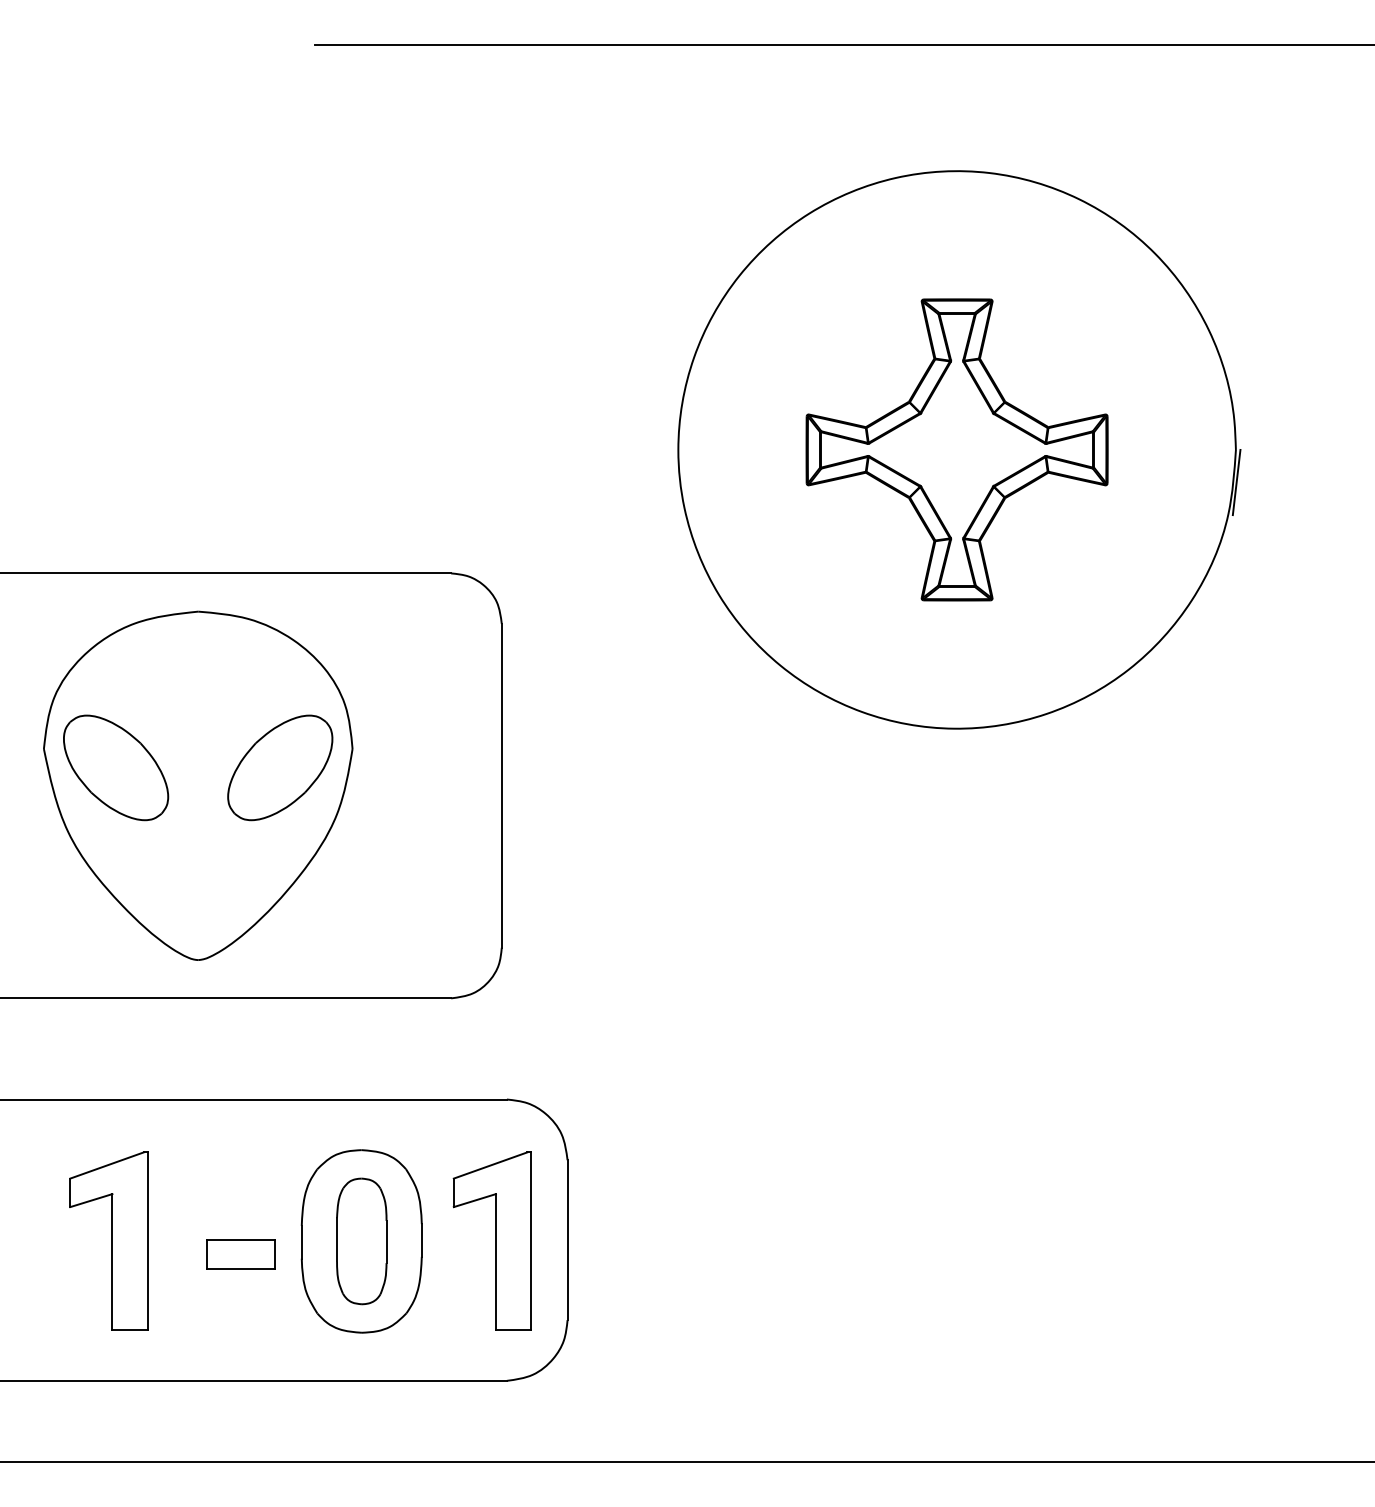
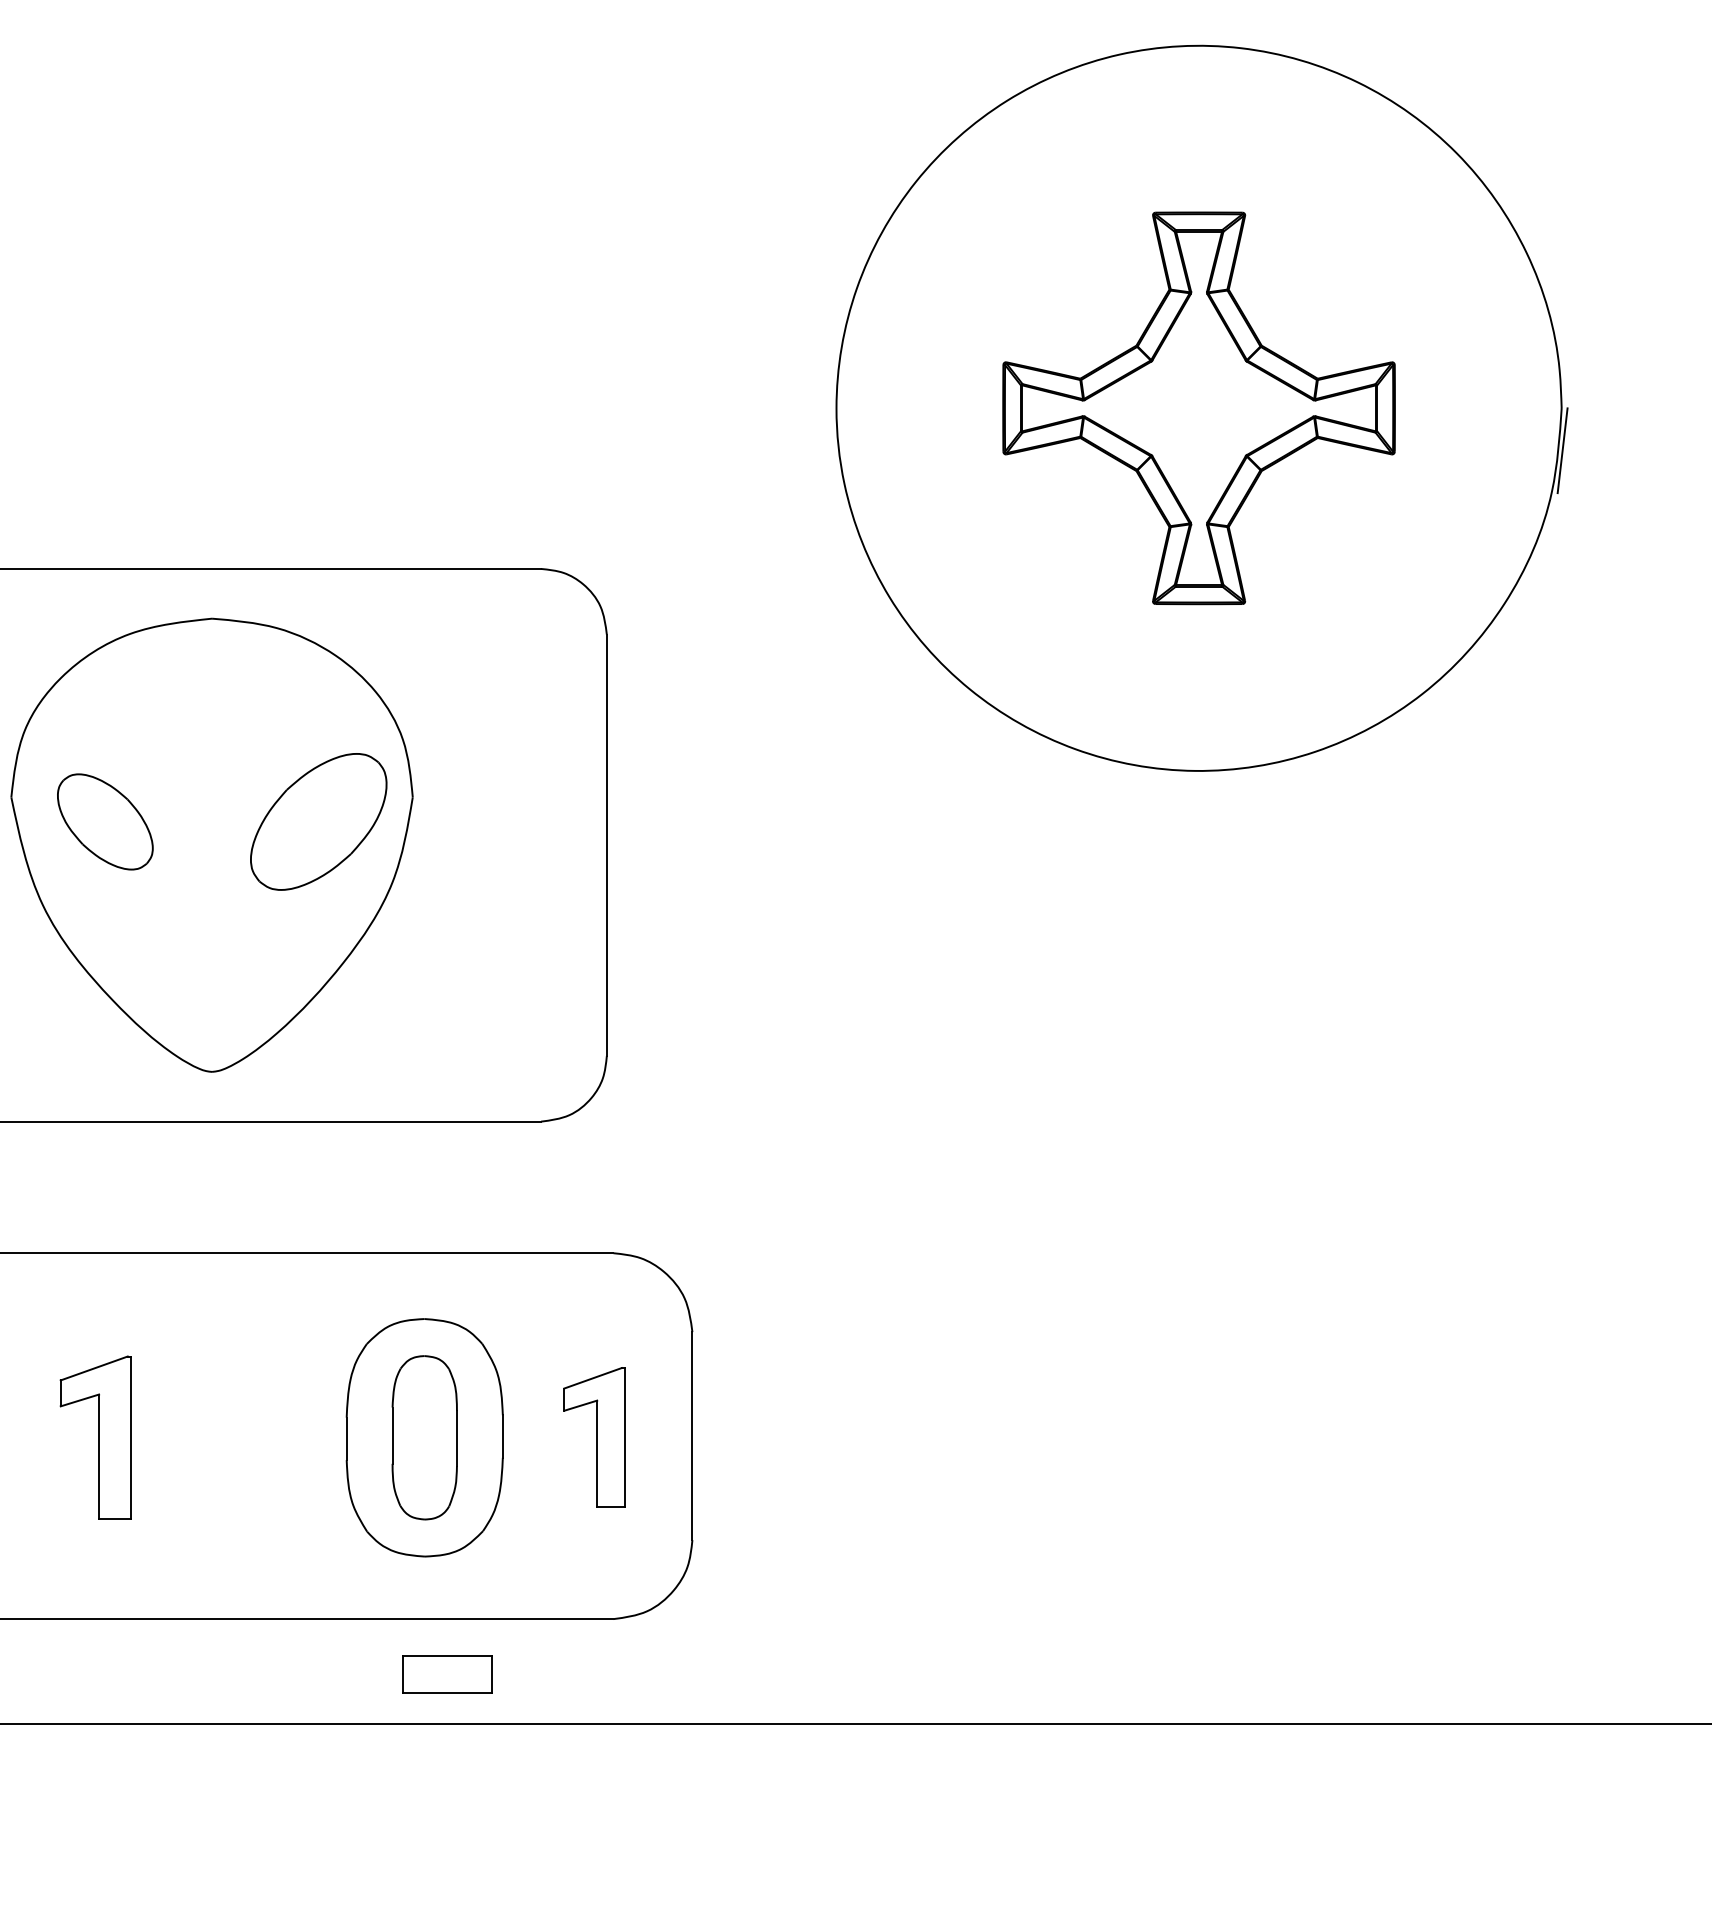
part: (116, 767) -> (105, 821), size x0.7
part: (108, 1240) -> (95, 1436), size x0.7
part: (491, 1240) -> (593, 1436), size x0.6
part: (240, 1254) -> (446, 1674), moved

